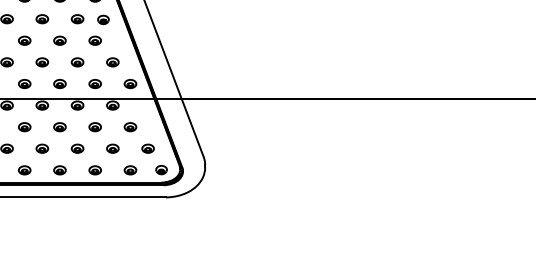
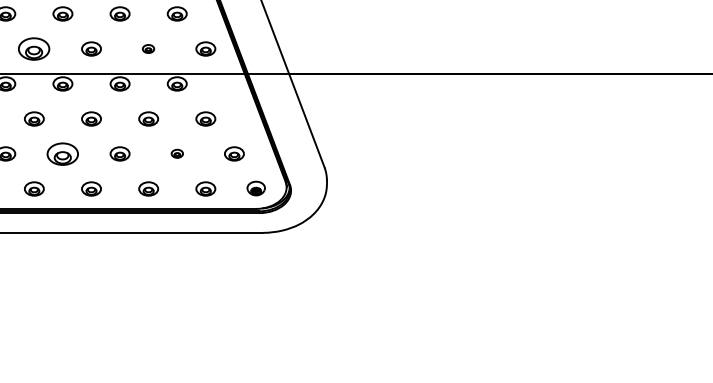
part: (24, 83) -> (34, 48), size x1.6
part: (94, 83) -> (147, 48), size x0.6
part: (42, 148) -> (63, 153), size x1.6
part: (112, 148) -> (176, 153), size x0.6

